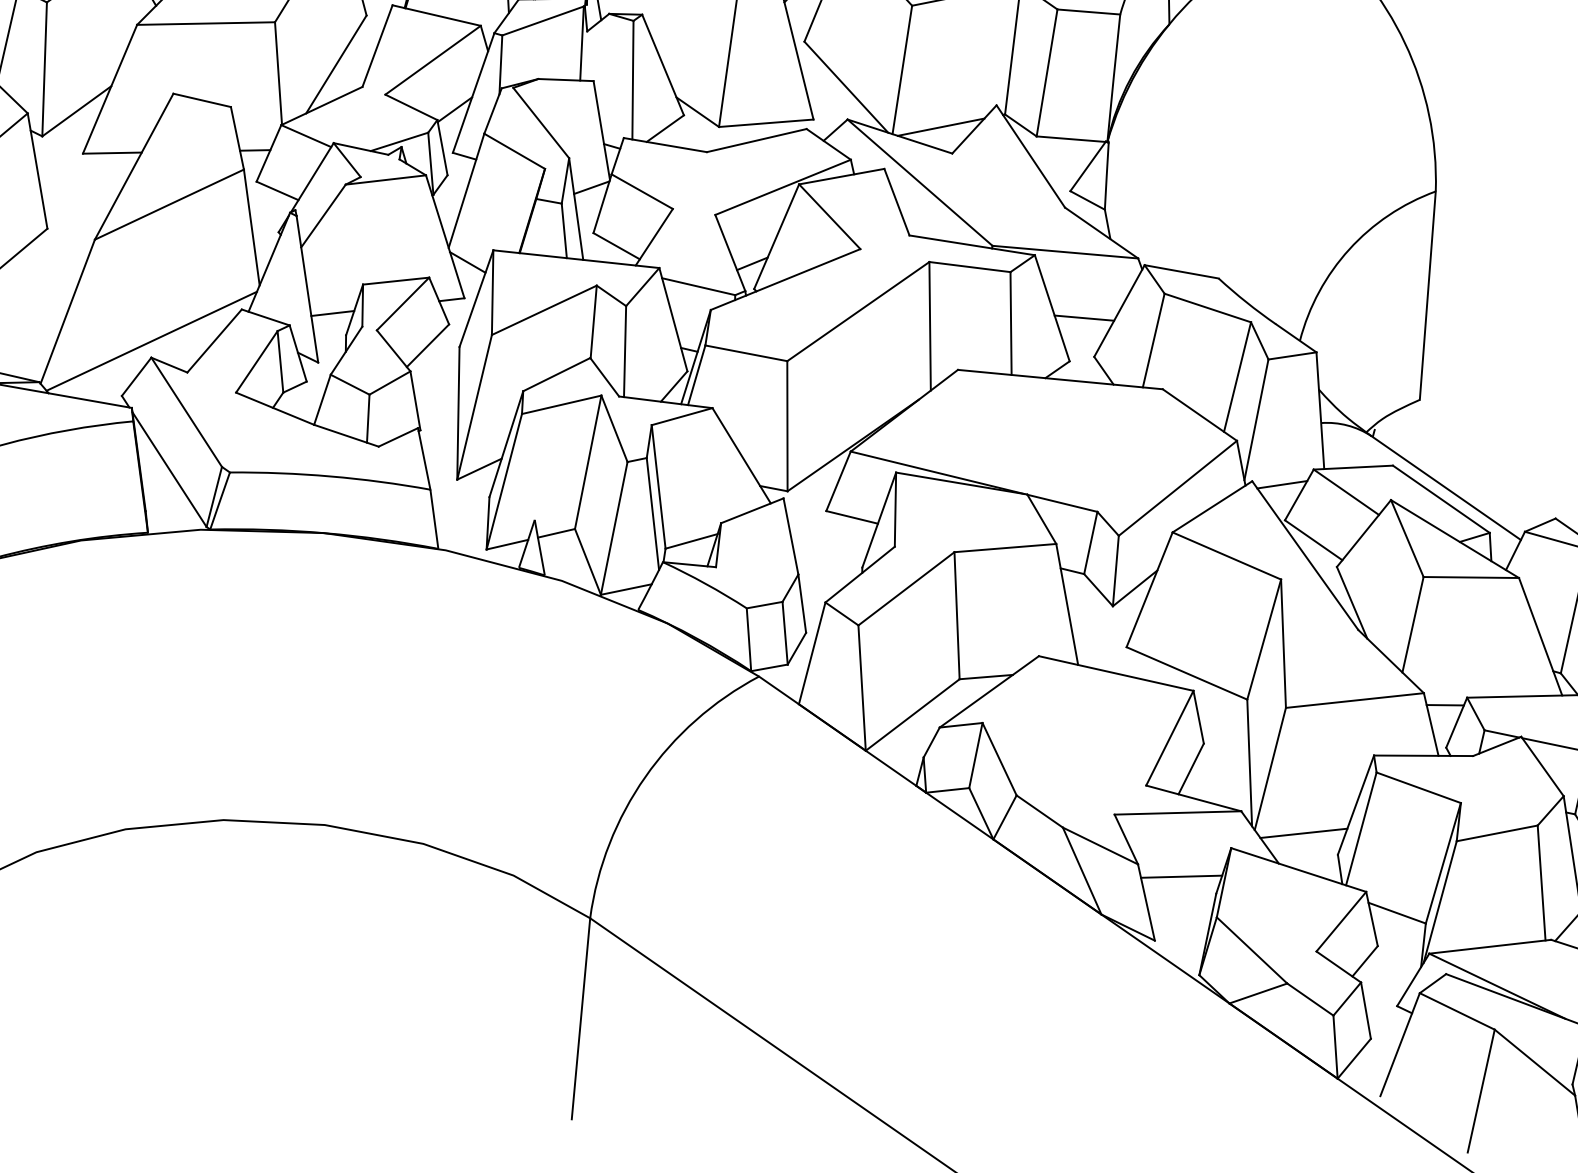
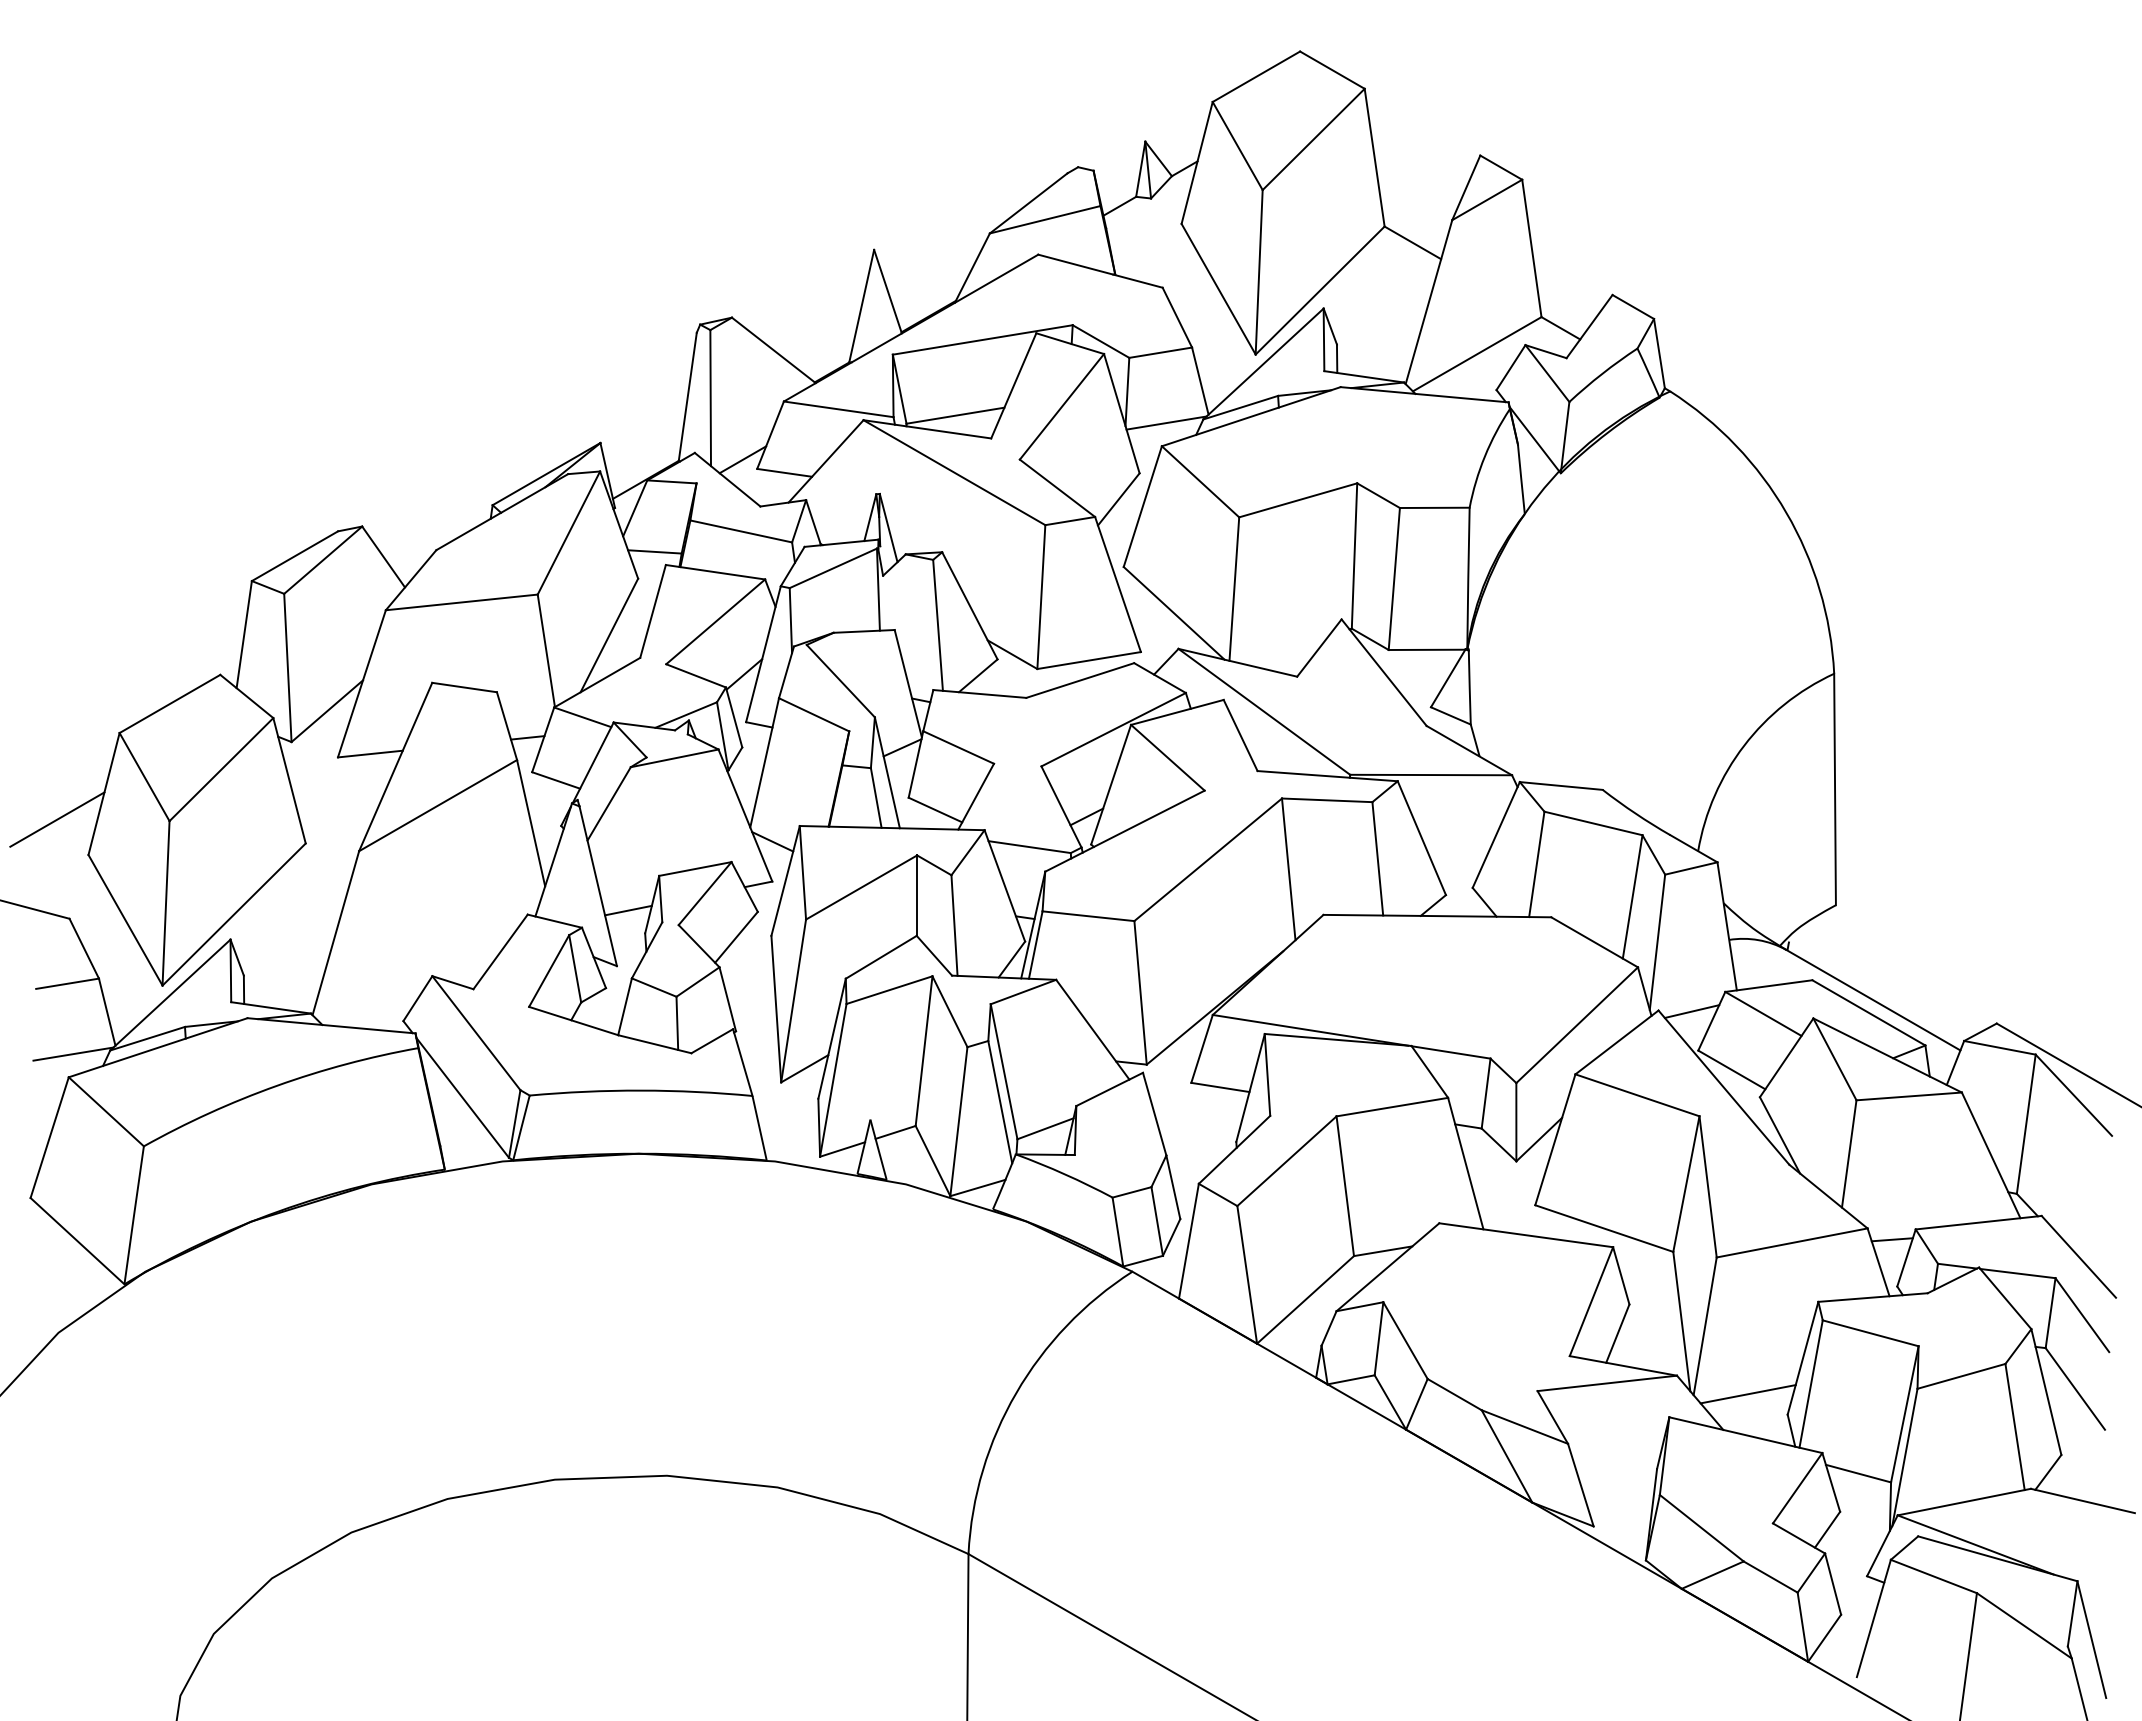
line: (941, 127) -> (1282, 648), removed
line: (1084, 318) -> (1458, 846), removed
line: (151, 340) -> (430, 957), removed
line: (1180, 876) -> (1616, 1453), removed

